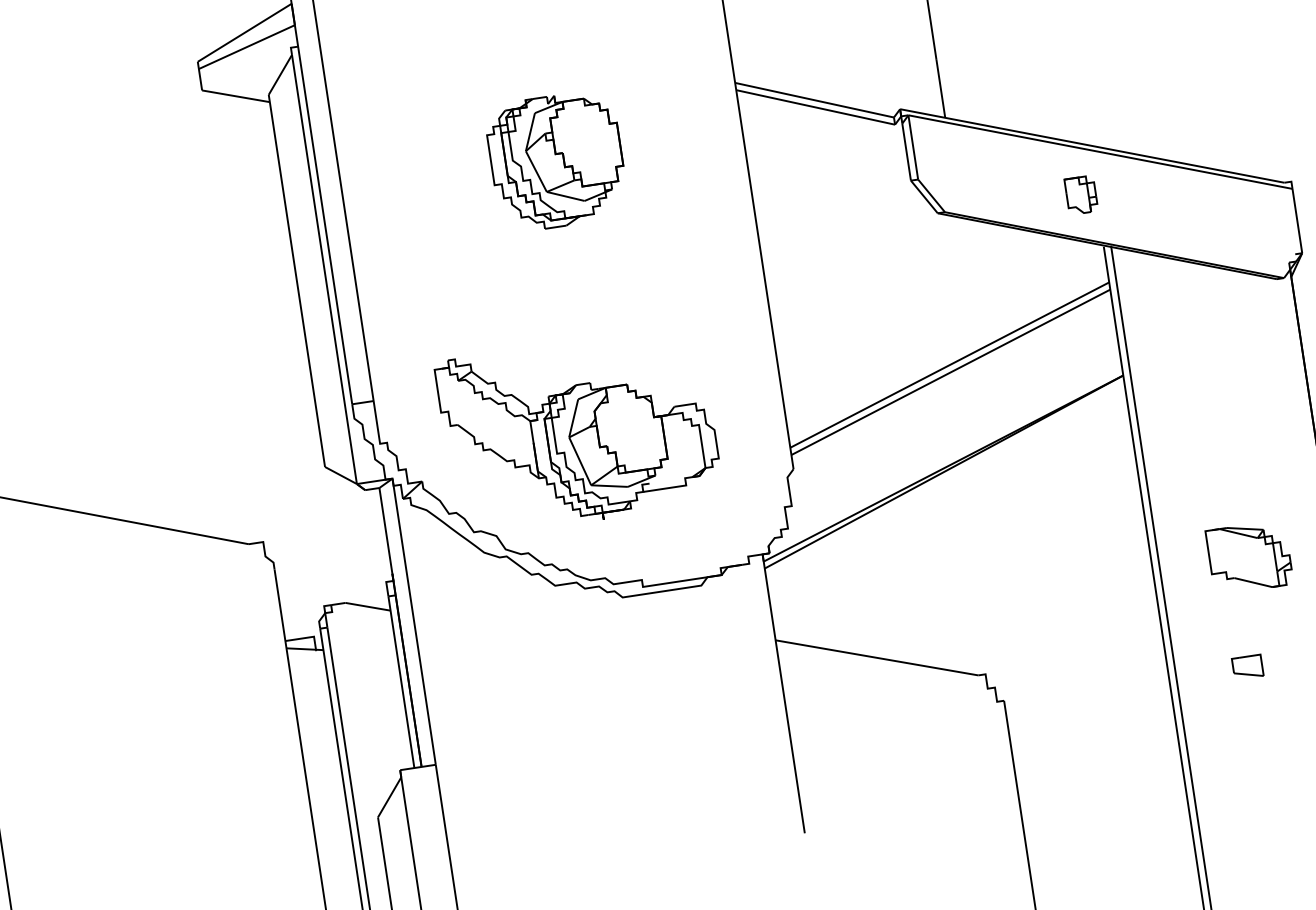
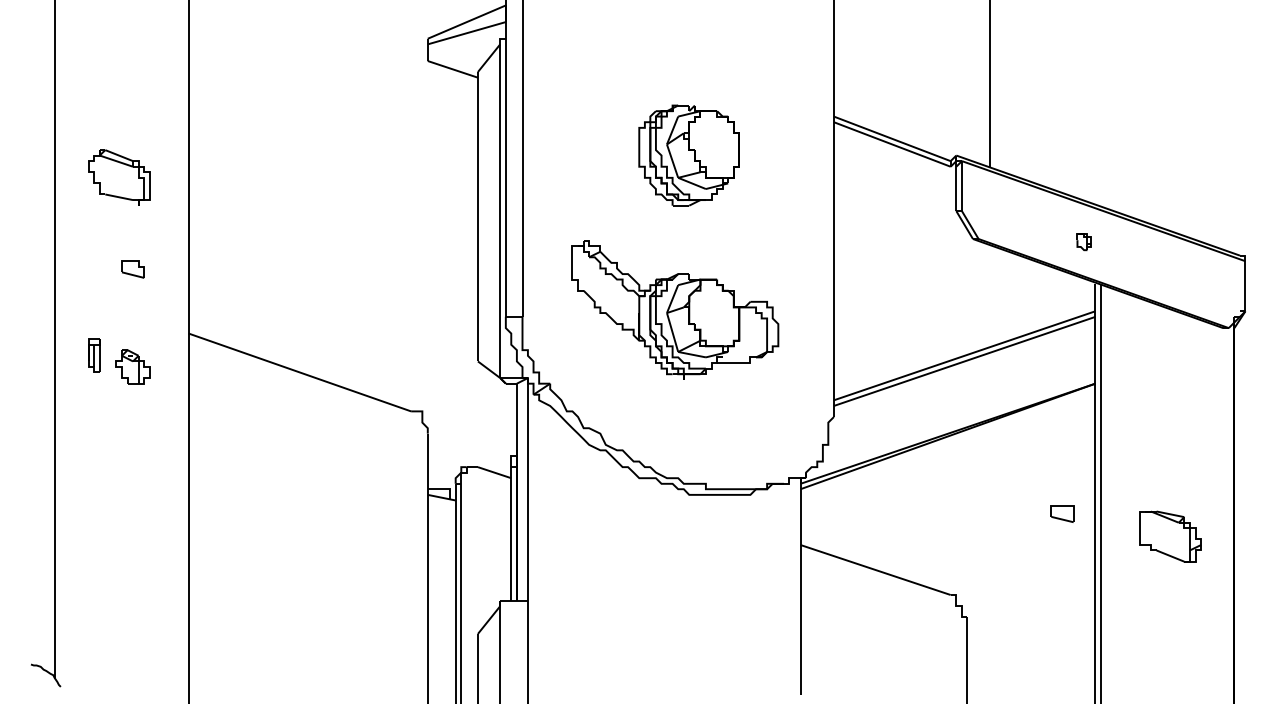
part: (1080, 194) -> (1083, 241), size x0.6
part: (579, 431) -> (675, 309), moved
part: (1247, 666) -> (1062, 513), moved

